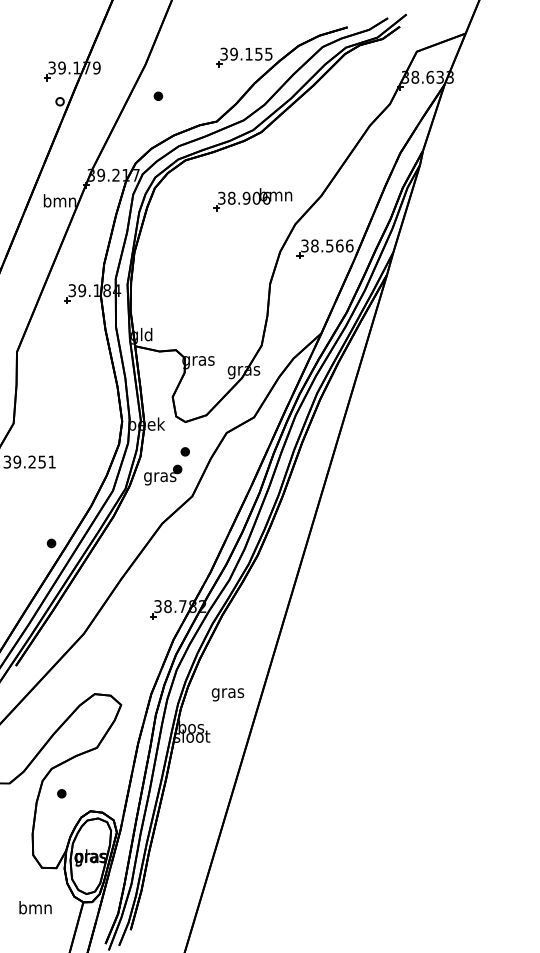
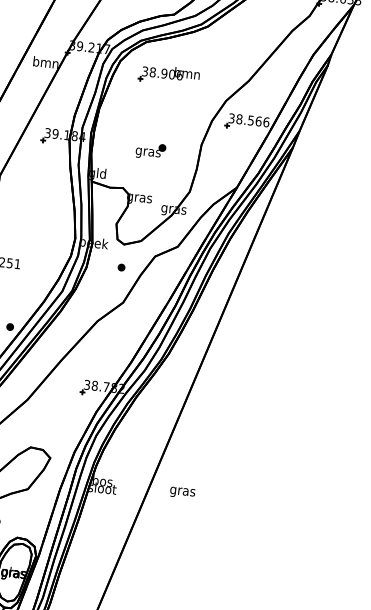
part: (252, 199) -> (168, 75), moved
part: (163, 474) -> (151, 150), moved
text: (227, 694) -> (182, 492), moved

